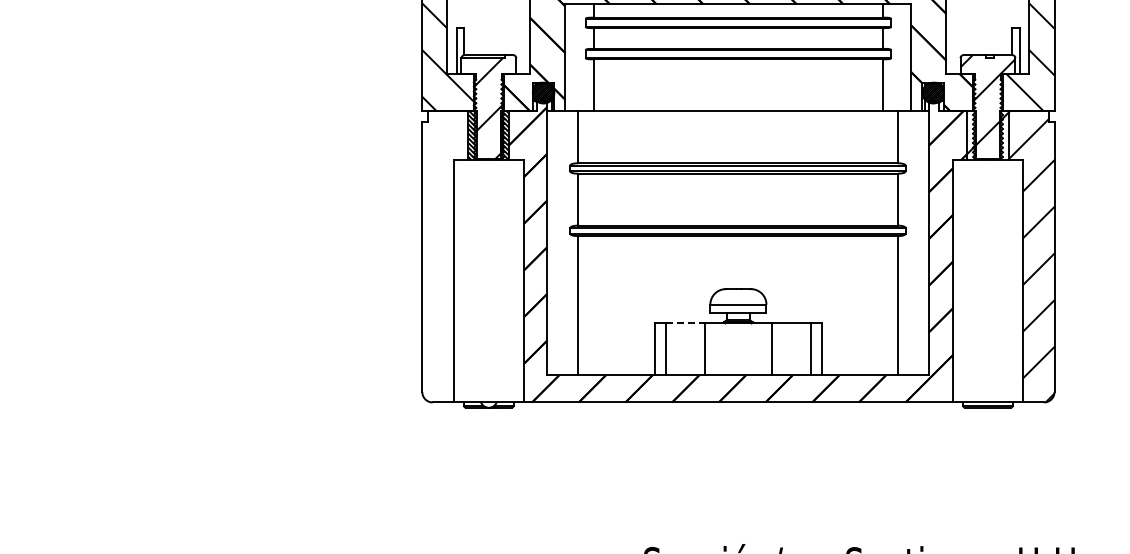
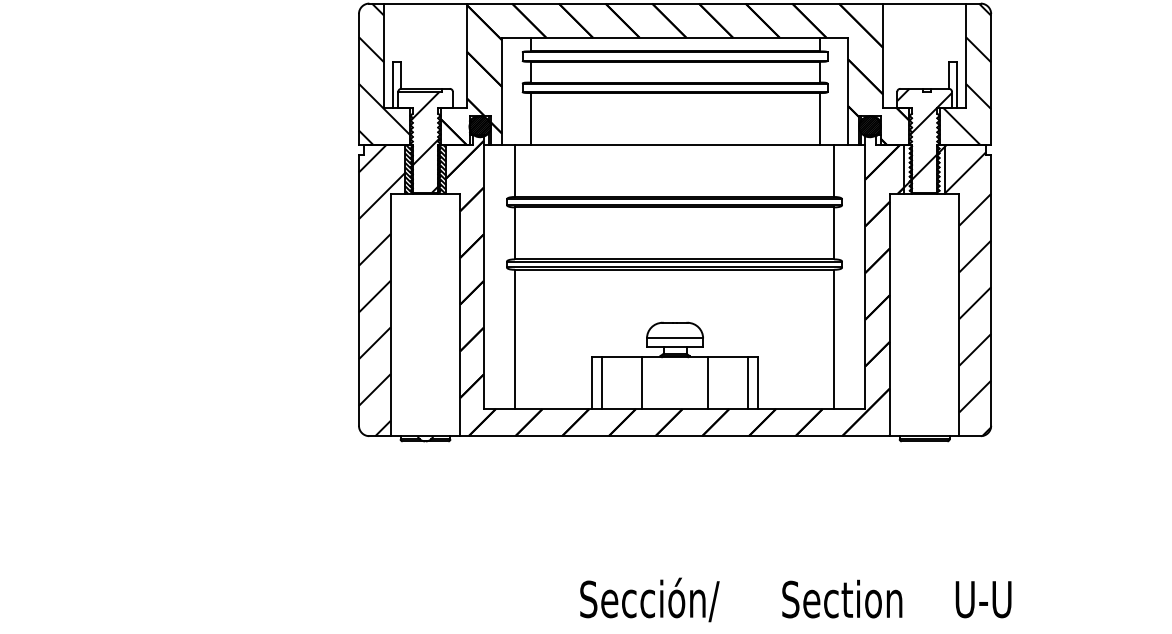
hatch: (444, 256) -> (381, 290), added
line: (685, 323) -> (622, 357), dashed -> solid

